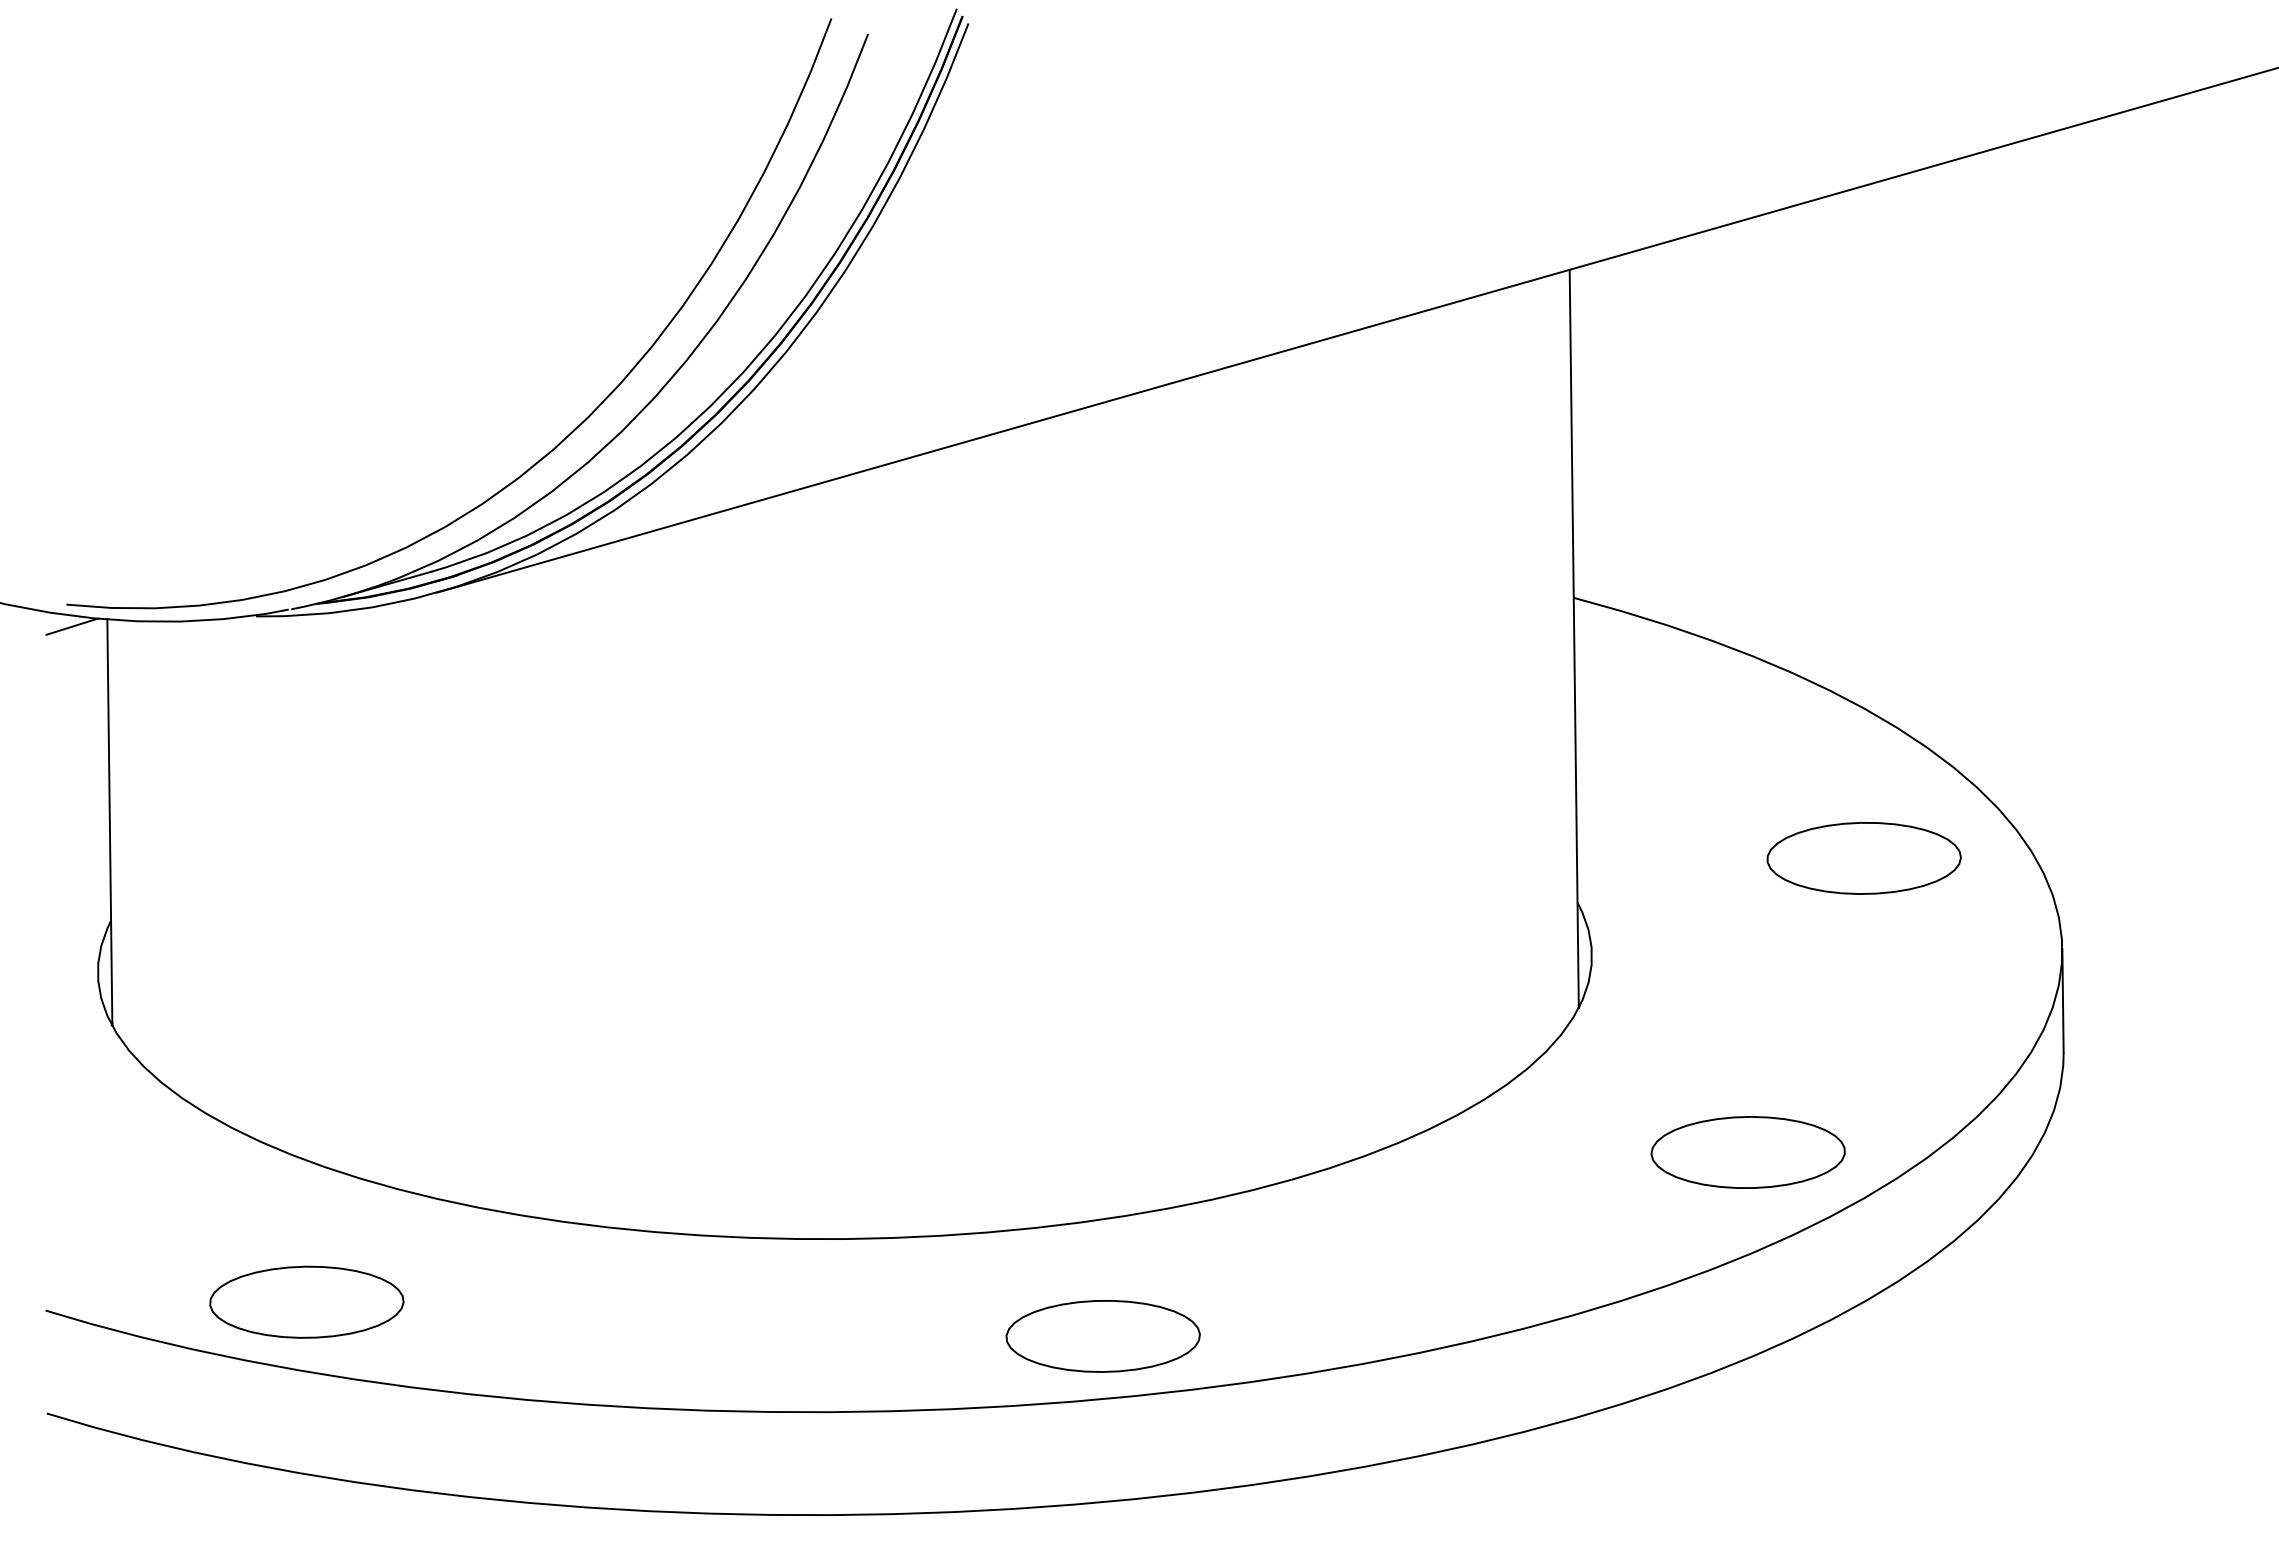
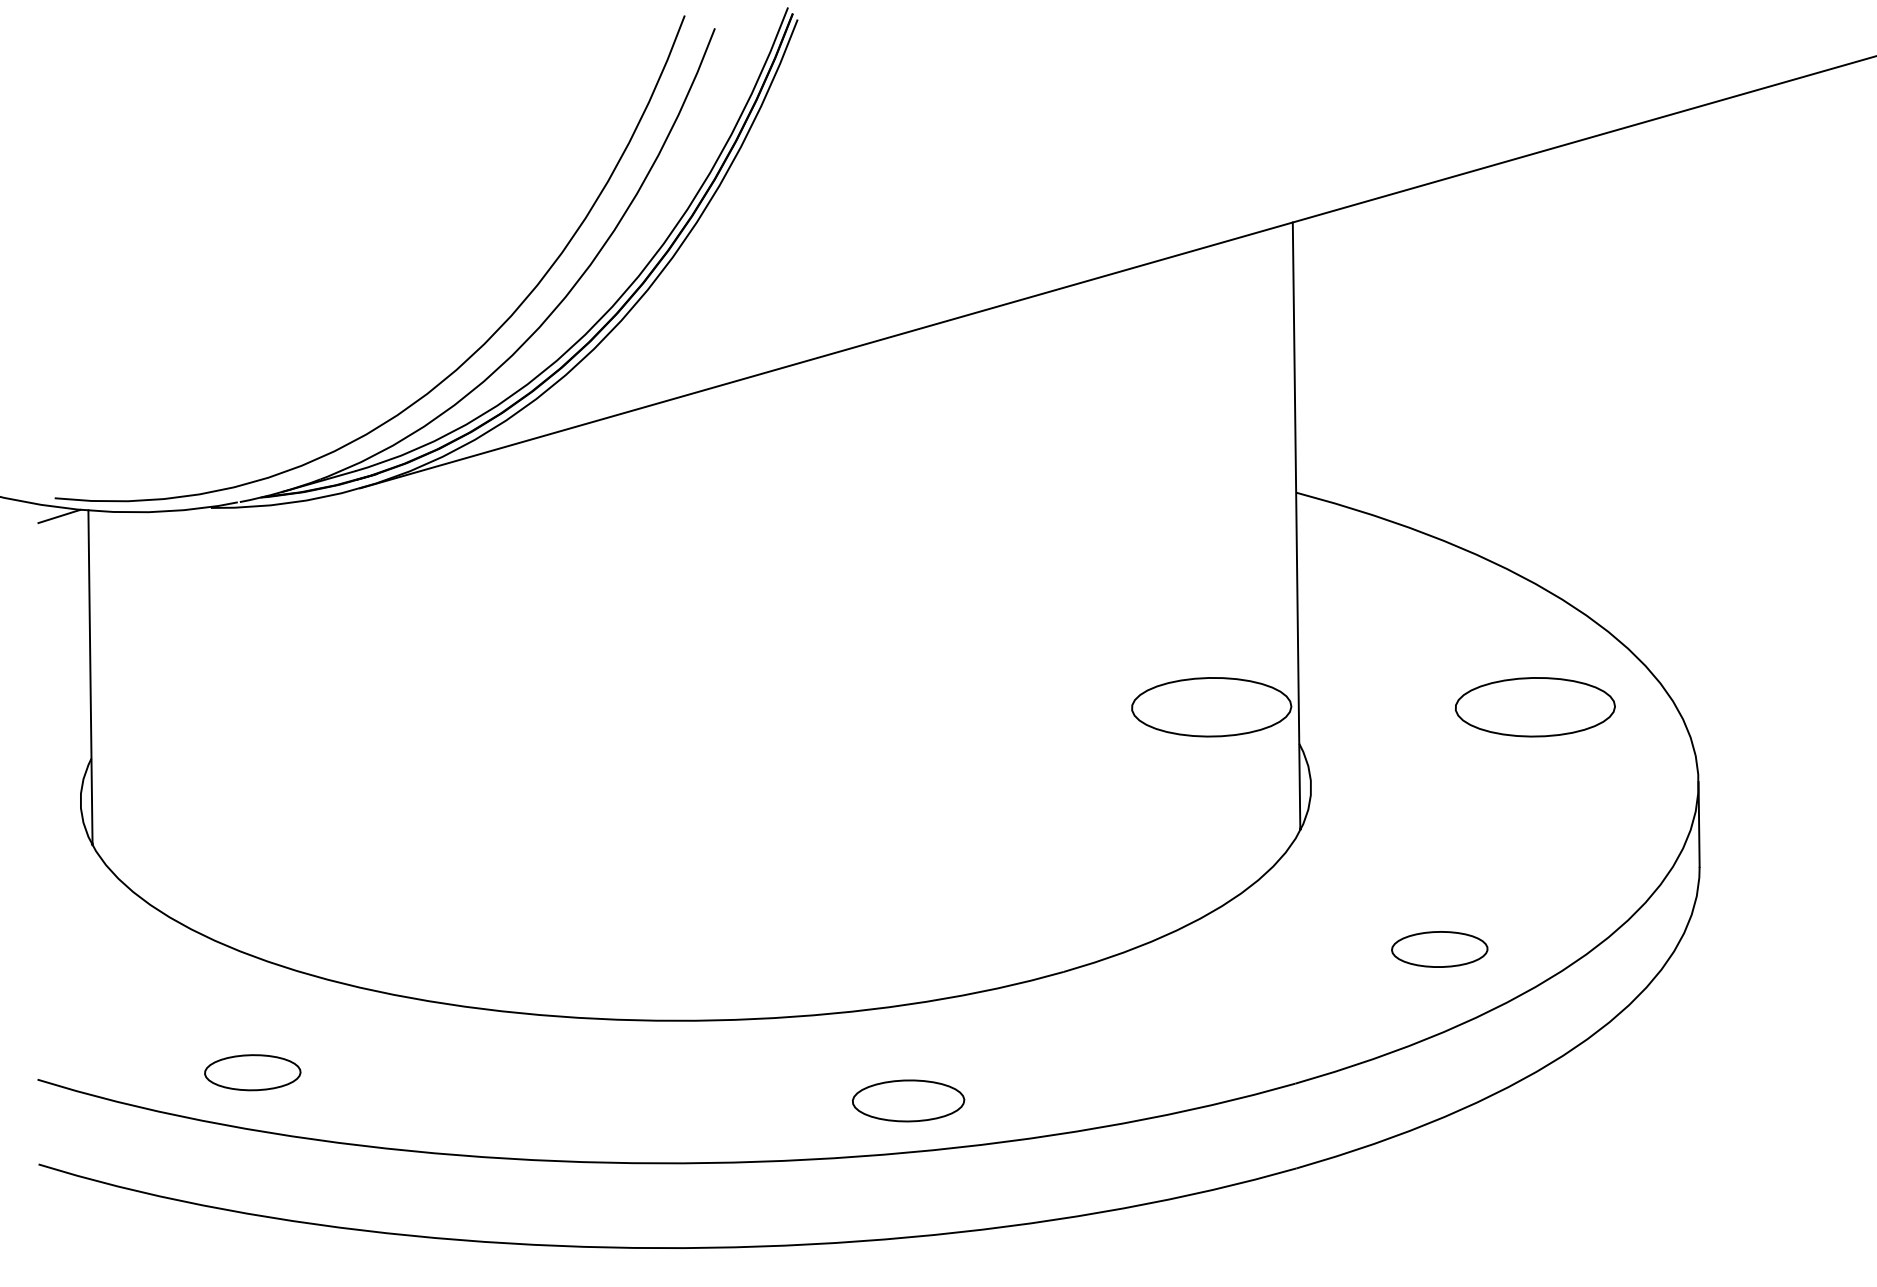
part: (1470, 858) -> (1211, 707), added
part: (1747, 1152) -> (1439, 949), size x0.6
part: (306, 1301) -> (252, 1072), size x0.6
part: (1102, 1336) -> (908, 1101), size x0.7

